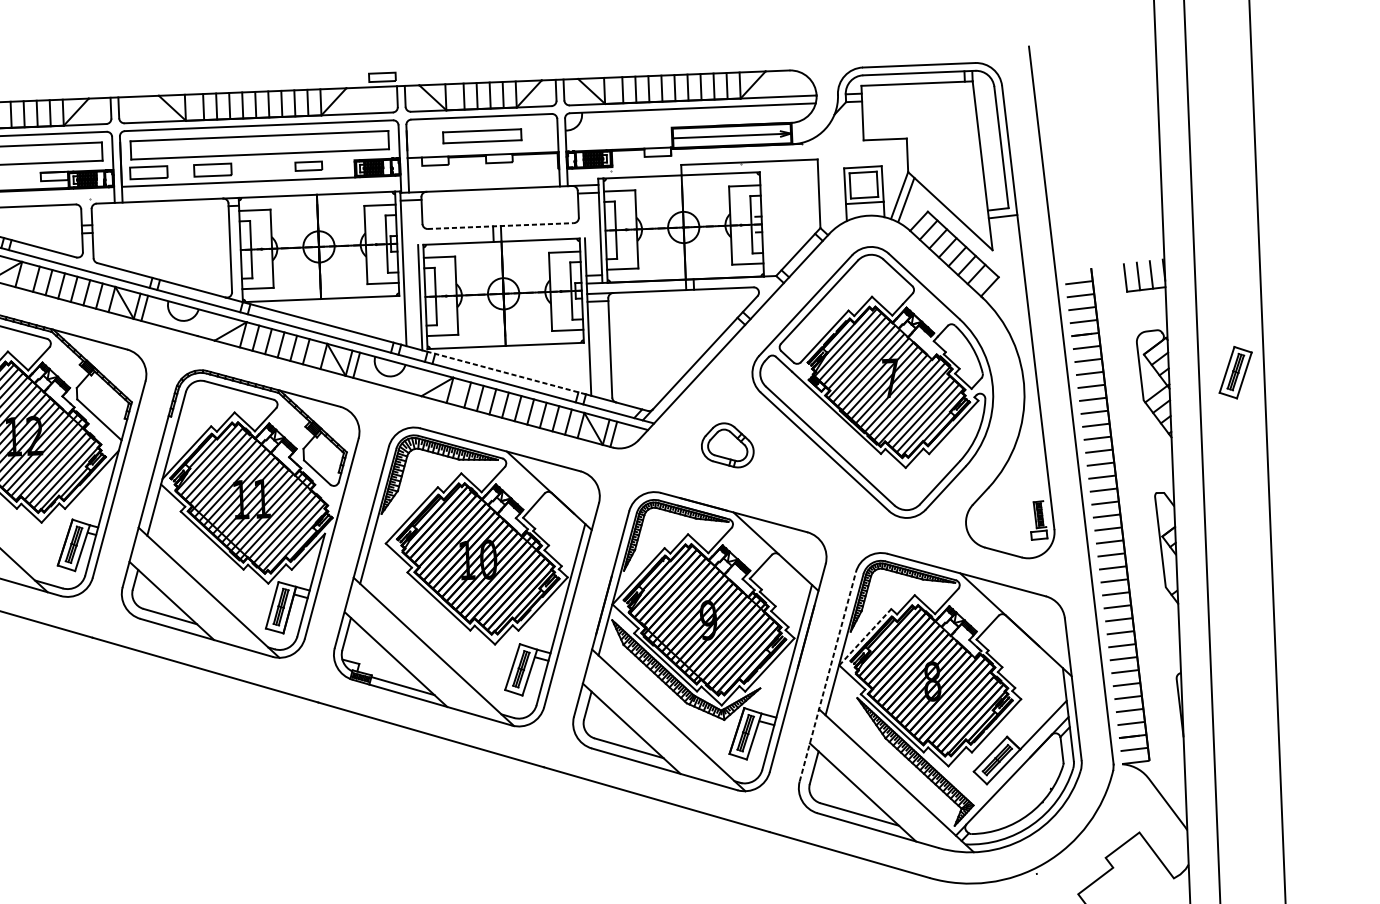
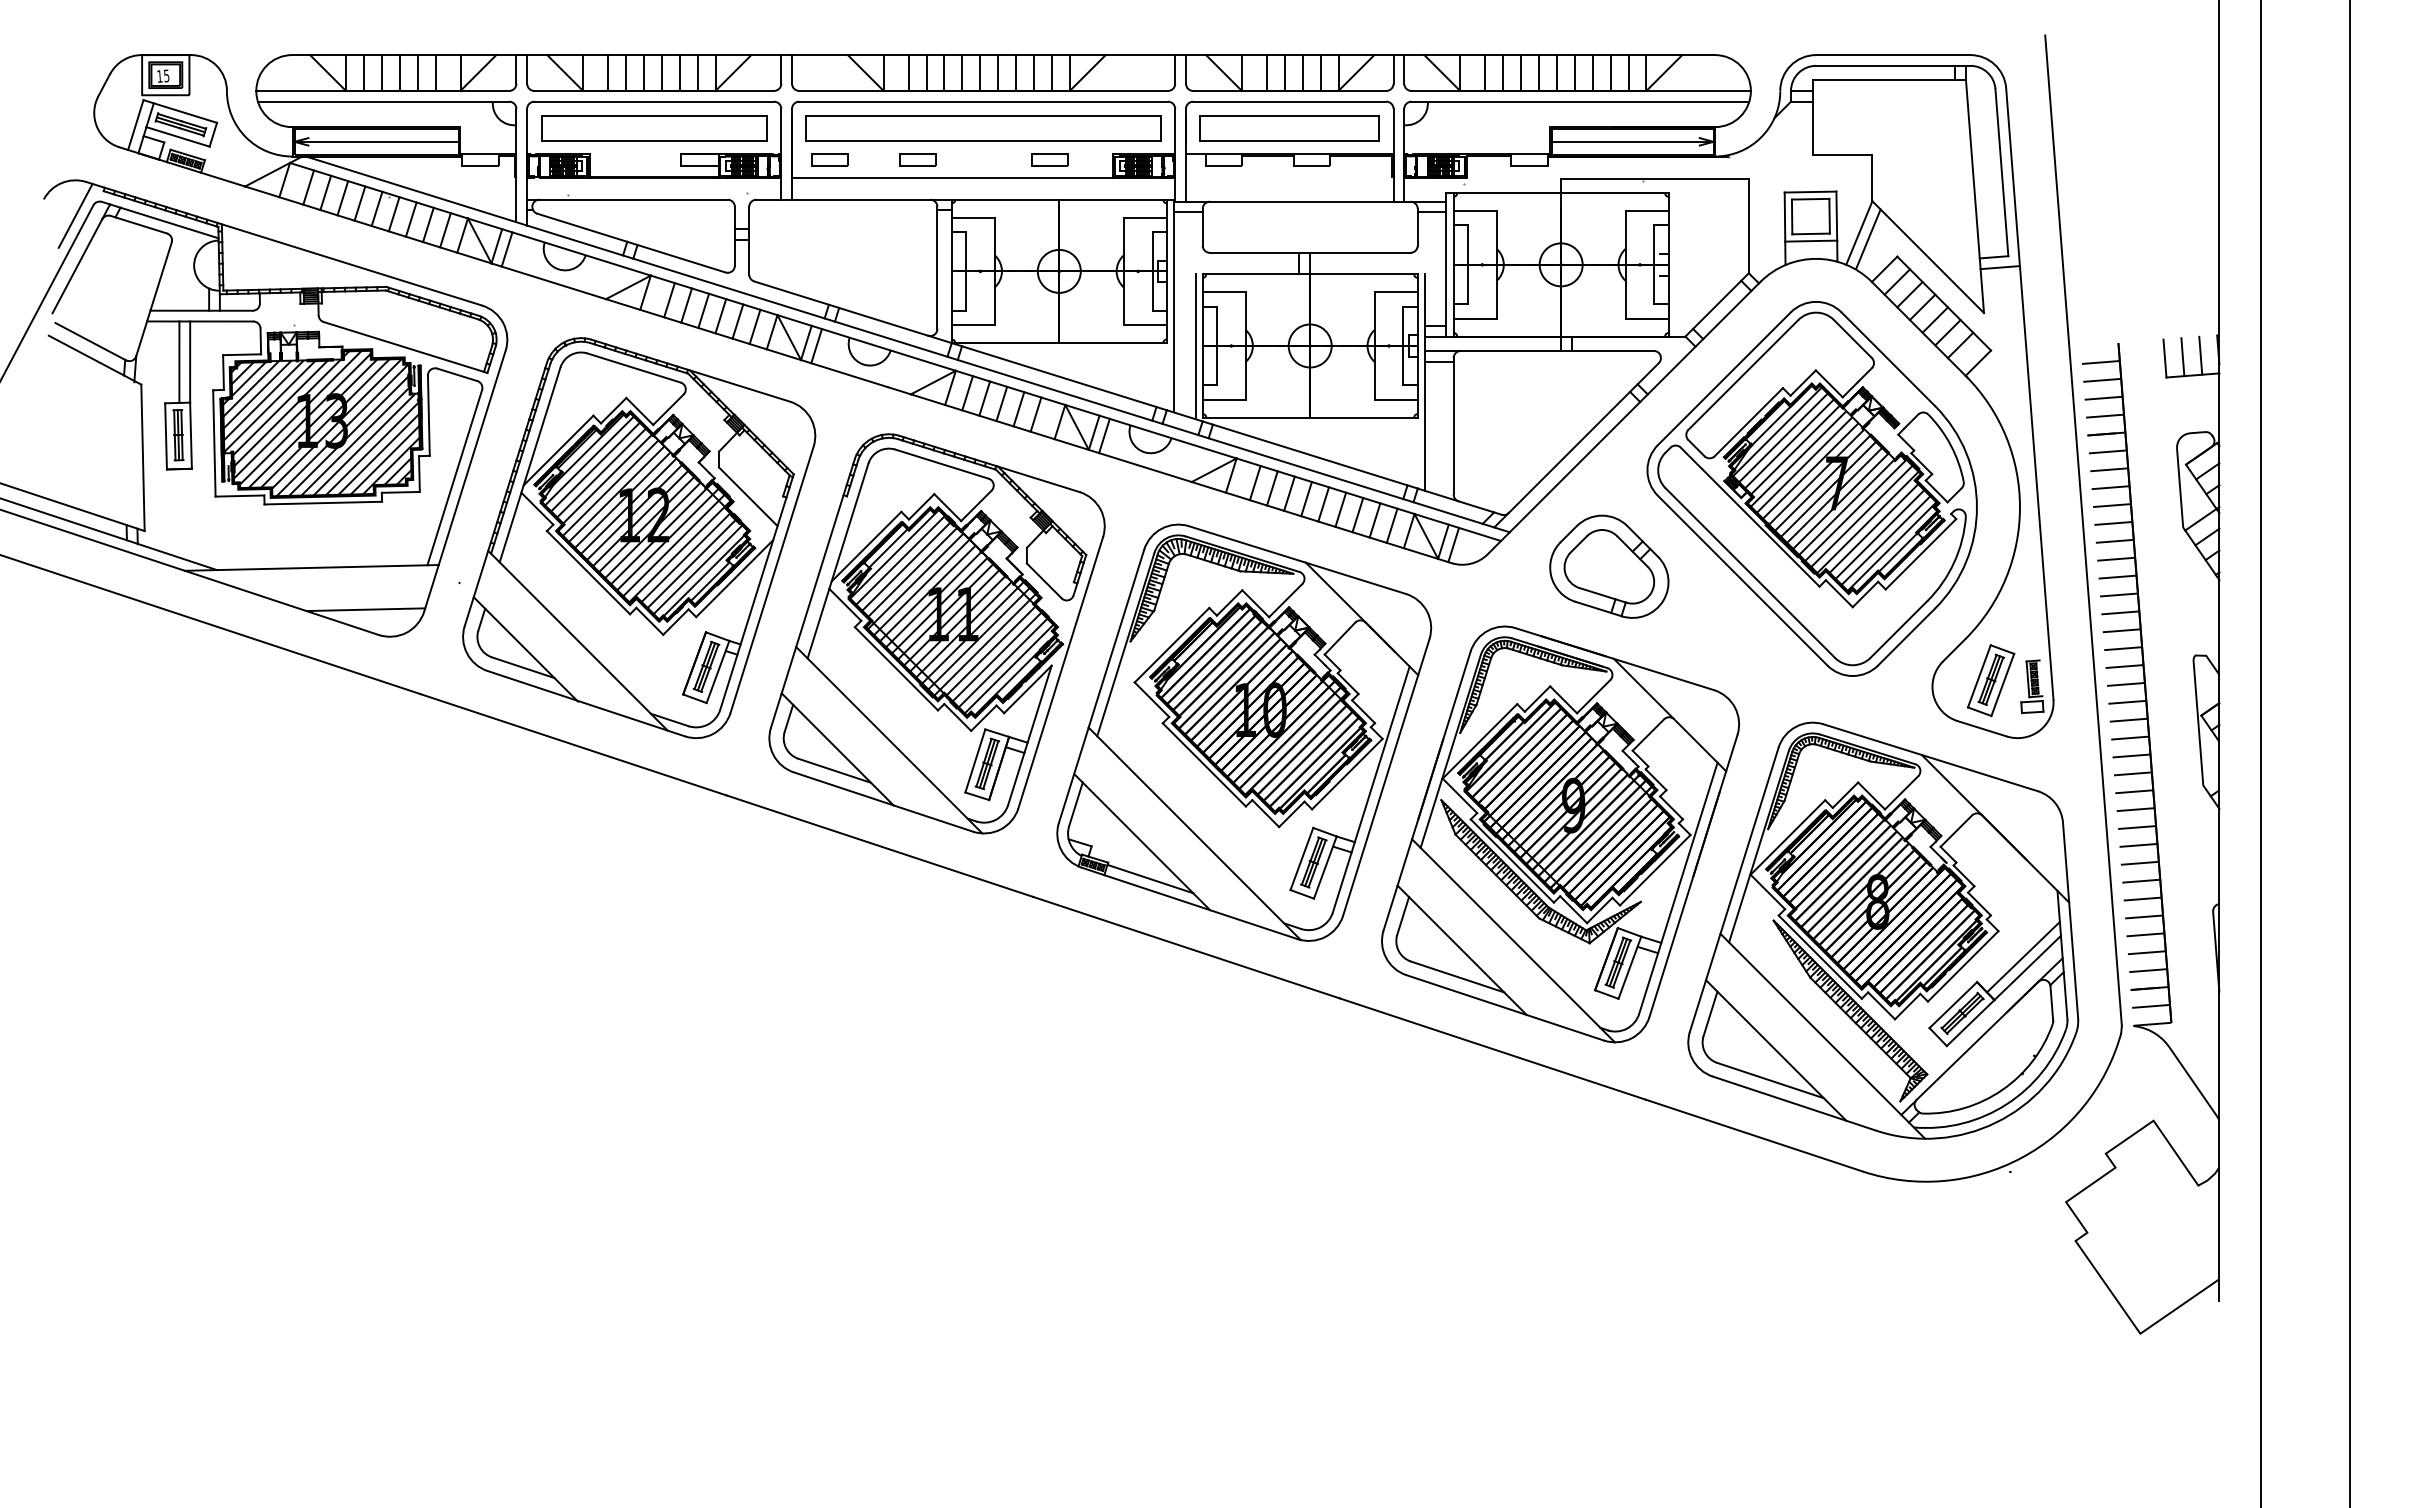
part: (382, 76) -> (1155, 41), removed
part: (482, 136) -> (1289, 128), size x1.67
part: (212, 169) -> (917, 159), size x0.71
part: (148, 172) -> (829, 159), size x0.71
line: (501, 225) -> (1310, 252), dashed -> solid
part: (1235, 372) -> (1990, 680), moved
line: (507, 373) -> (1310, 455), dashed -> solid
part: (727, 445) -> (1609, 566), size x1.67
line: (865, 637) -> (1787, 837), dashed -> solid
line: (828, 676) -> (1734, 889), dashed -> solid
line: (1039, 716) -> (2022, 956), added

